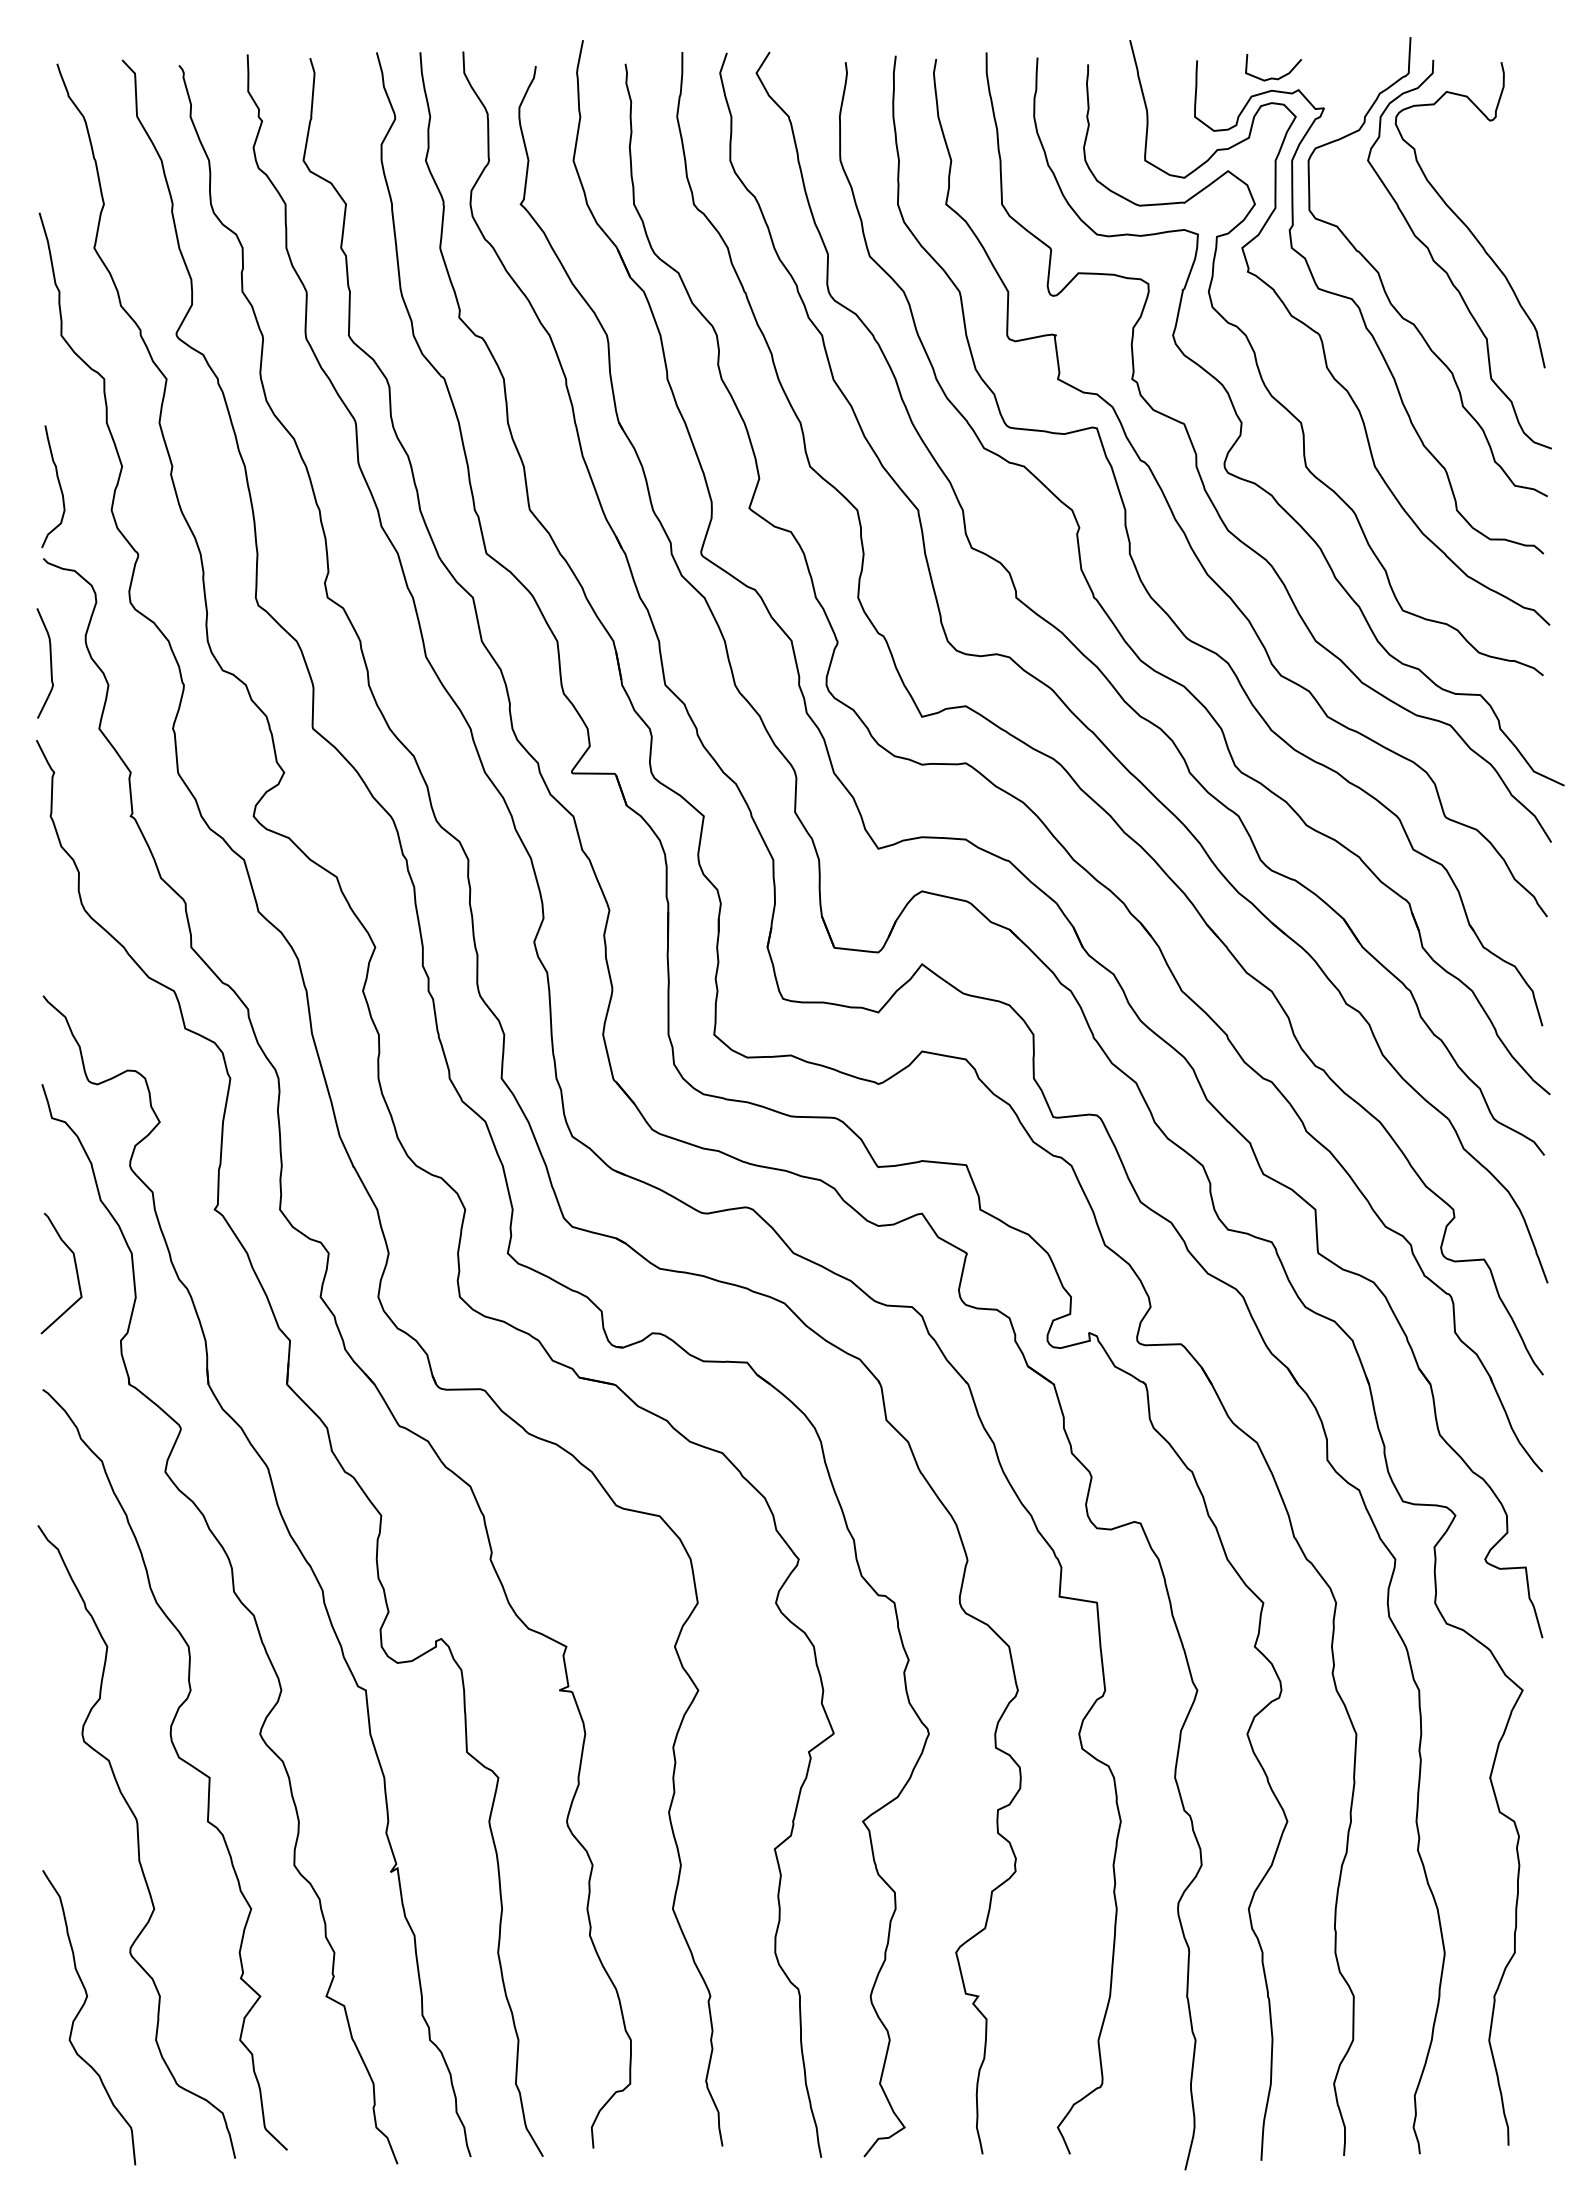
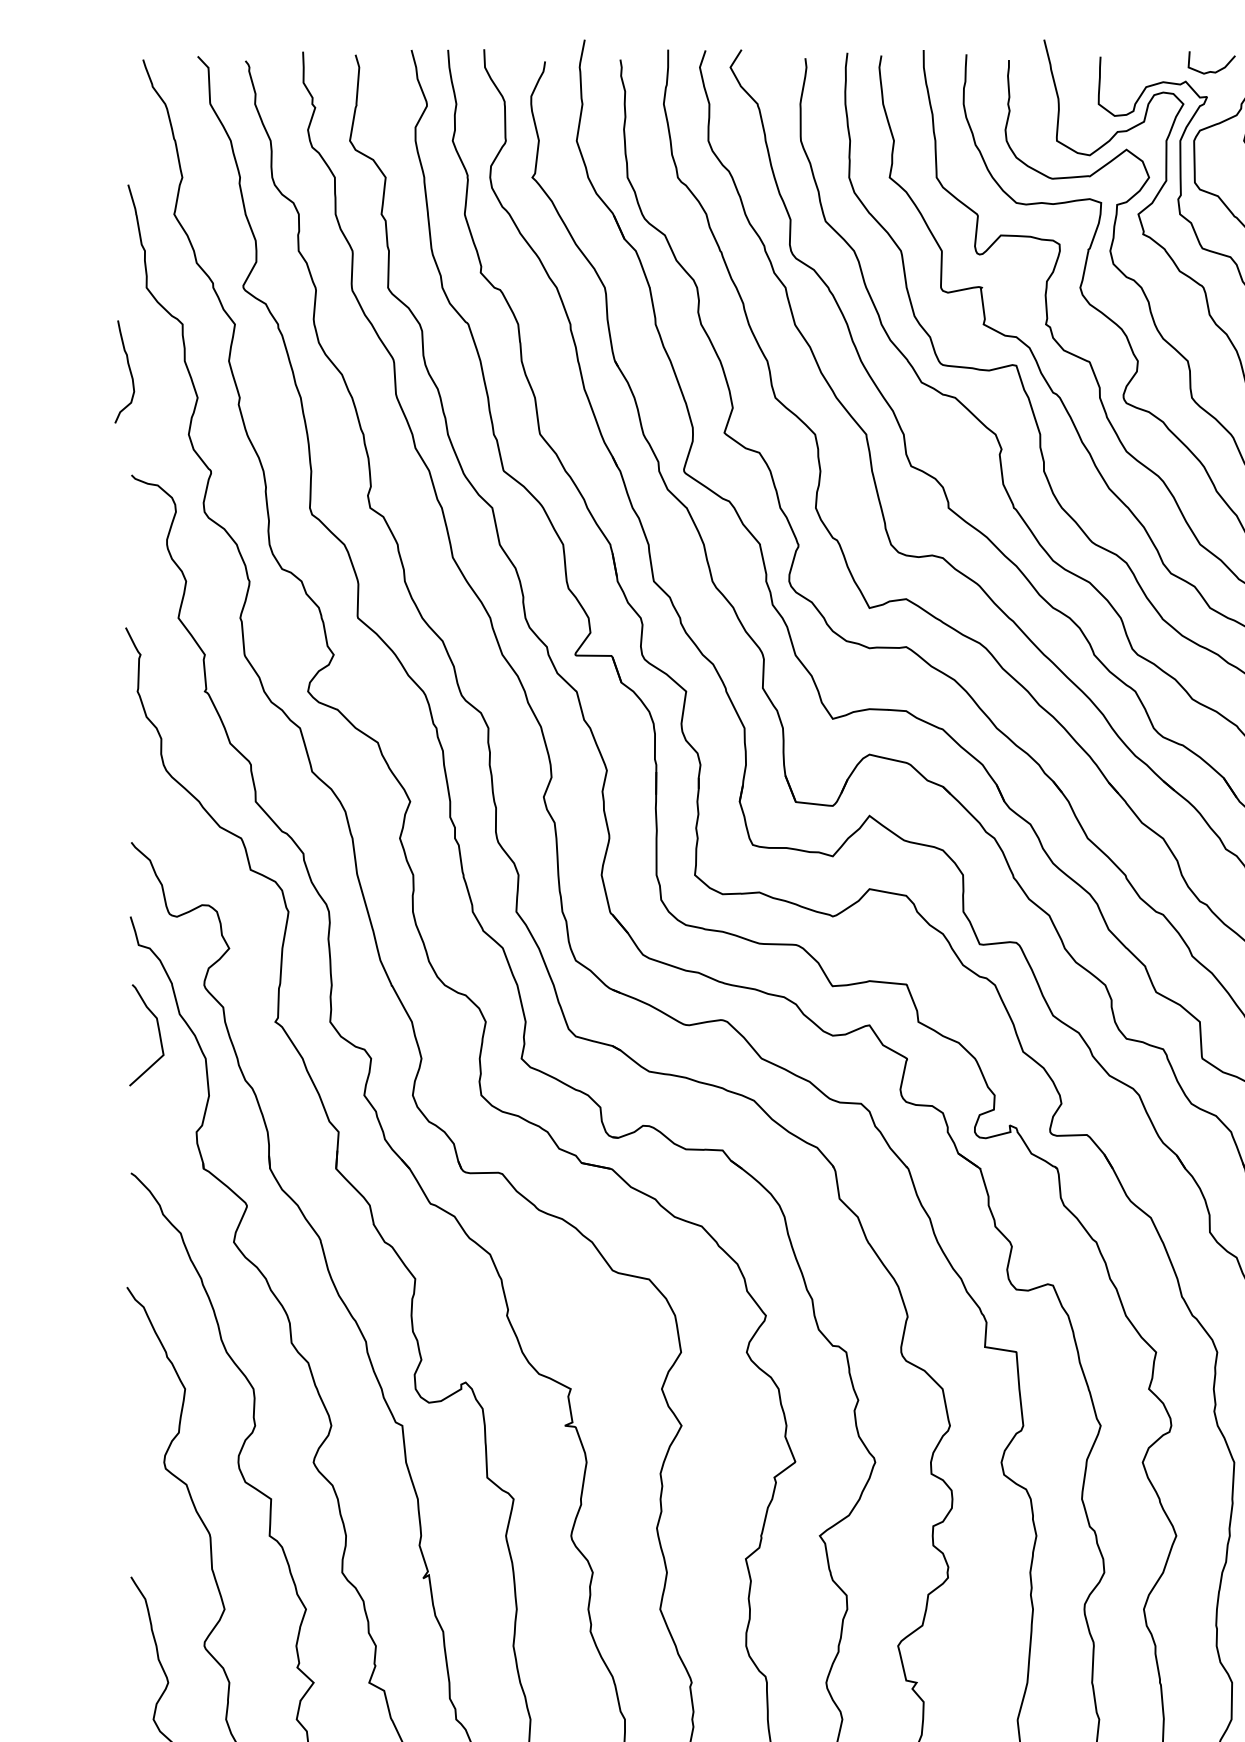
curve: (1273, 77) -> (1211, 71), moved
curve: (58, 484) -> (129, 370), moved
curve: (50, 663) -> (137, 563), removed
curve: (75, 1269) -> (158, 1031), moved

